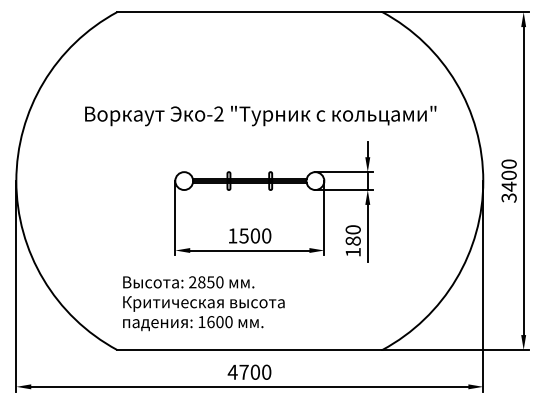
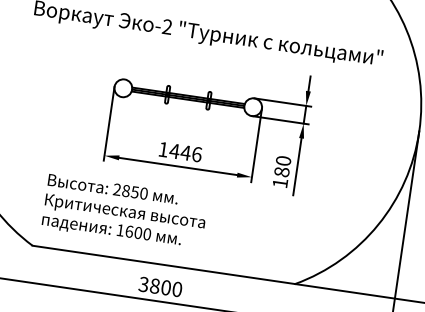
text: (255, 235) -> (186, 152), 1500 -> 1446
text: (237, 371) -> (148, 284), 4700 -> 3800

